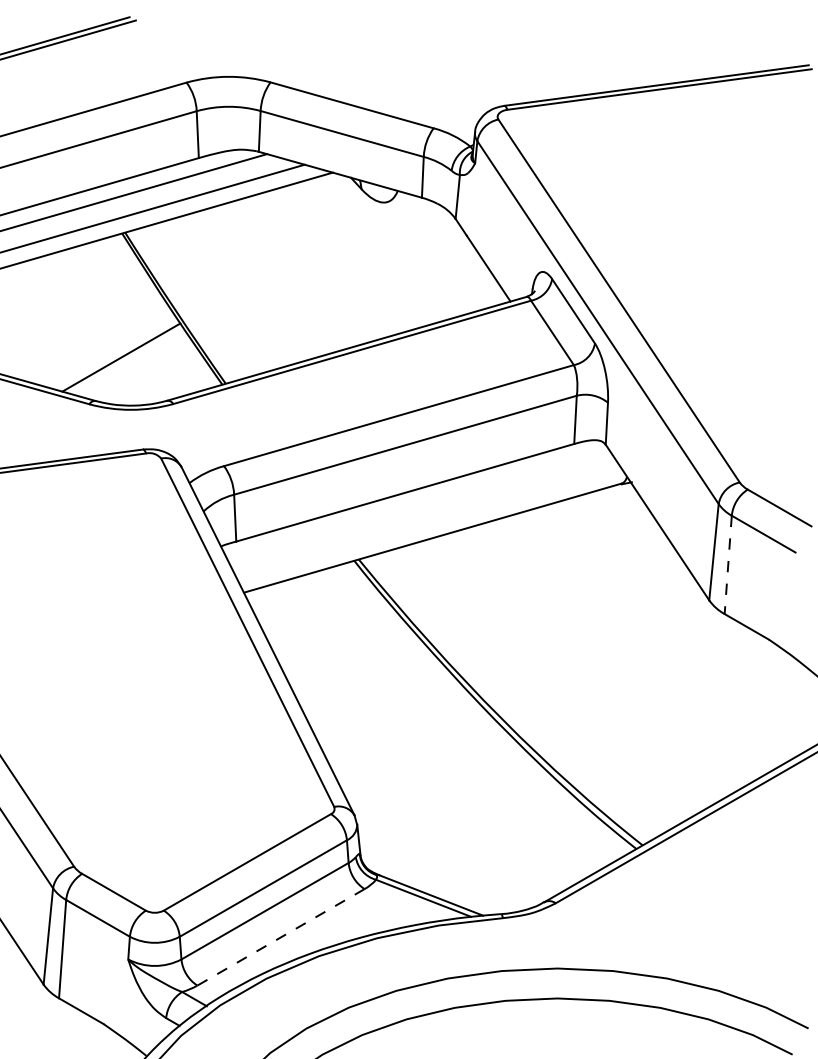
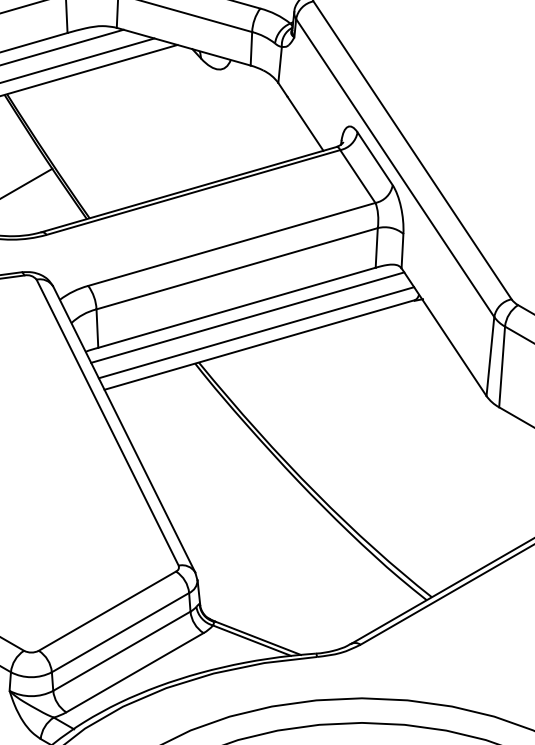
line: (418, 504) -> (247, 317), added
line: (428, 522) -> (256, 332), added
line: (728, 565) -> (502, 367), dashed -> solid
line: (281, 937) -> (135, 672), dashed -> solid

